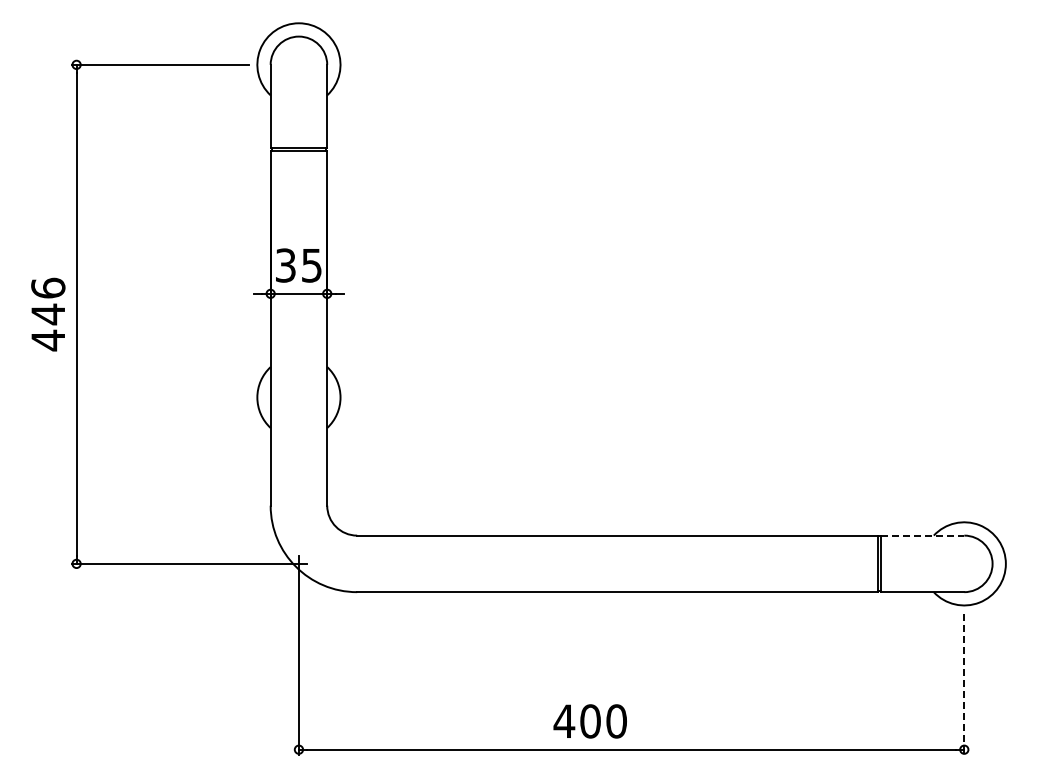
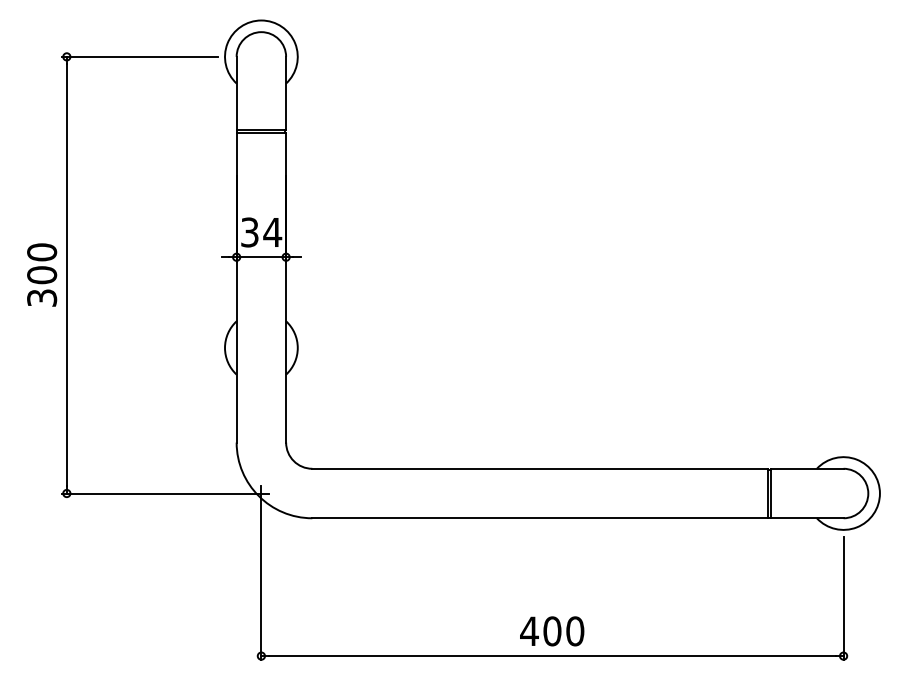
text: (311, 265) -> (272, 232), 35 -> 34
text: (48, 314) -> (42, 275), 446 -> 300
line: (922, 535) -> (807, 468), dashed -> solid
line: (964, 684) -> (843, 599), dashed -> solid
text: (589, 721) -> (551, 631), moved

